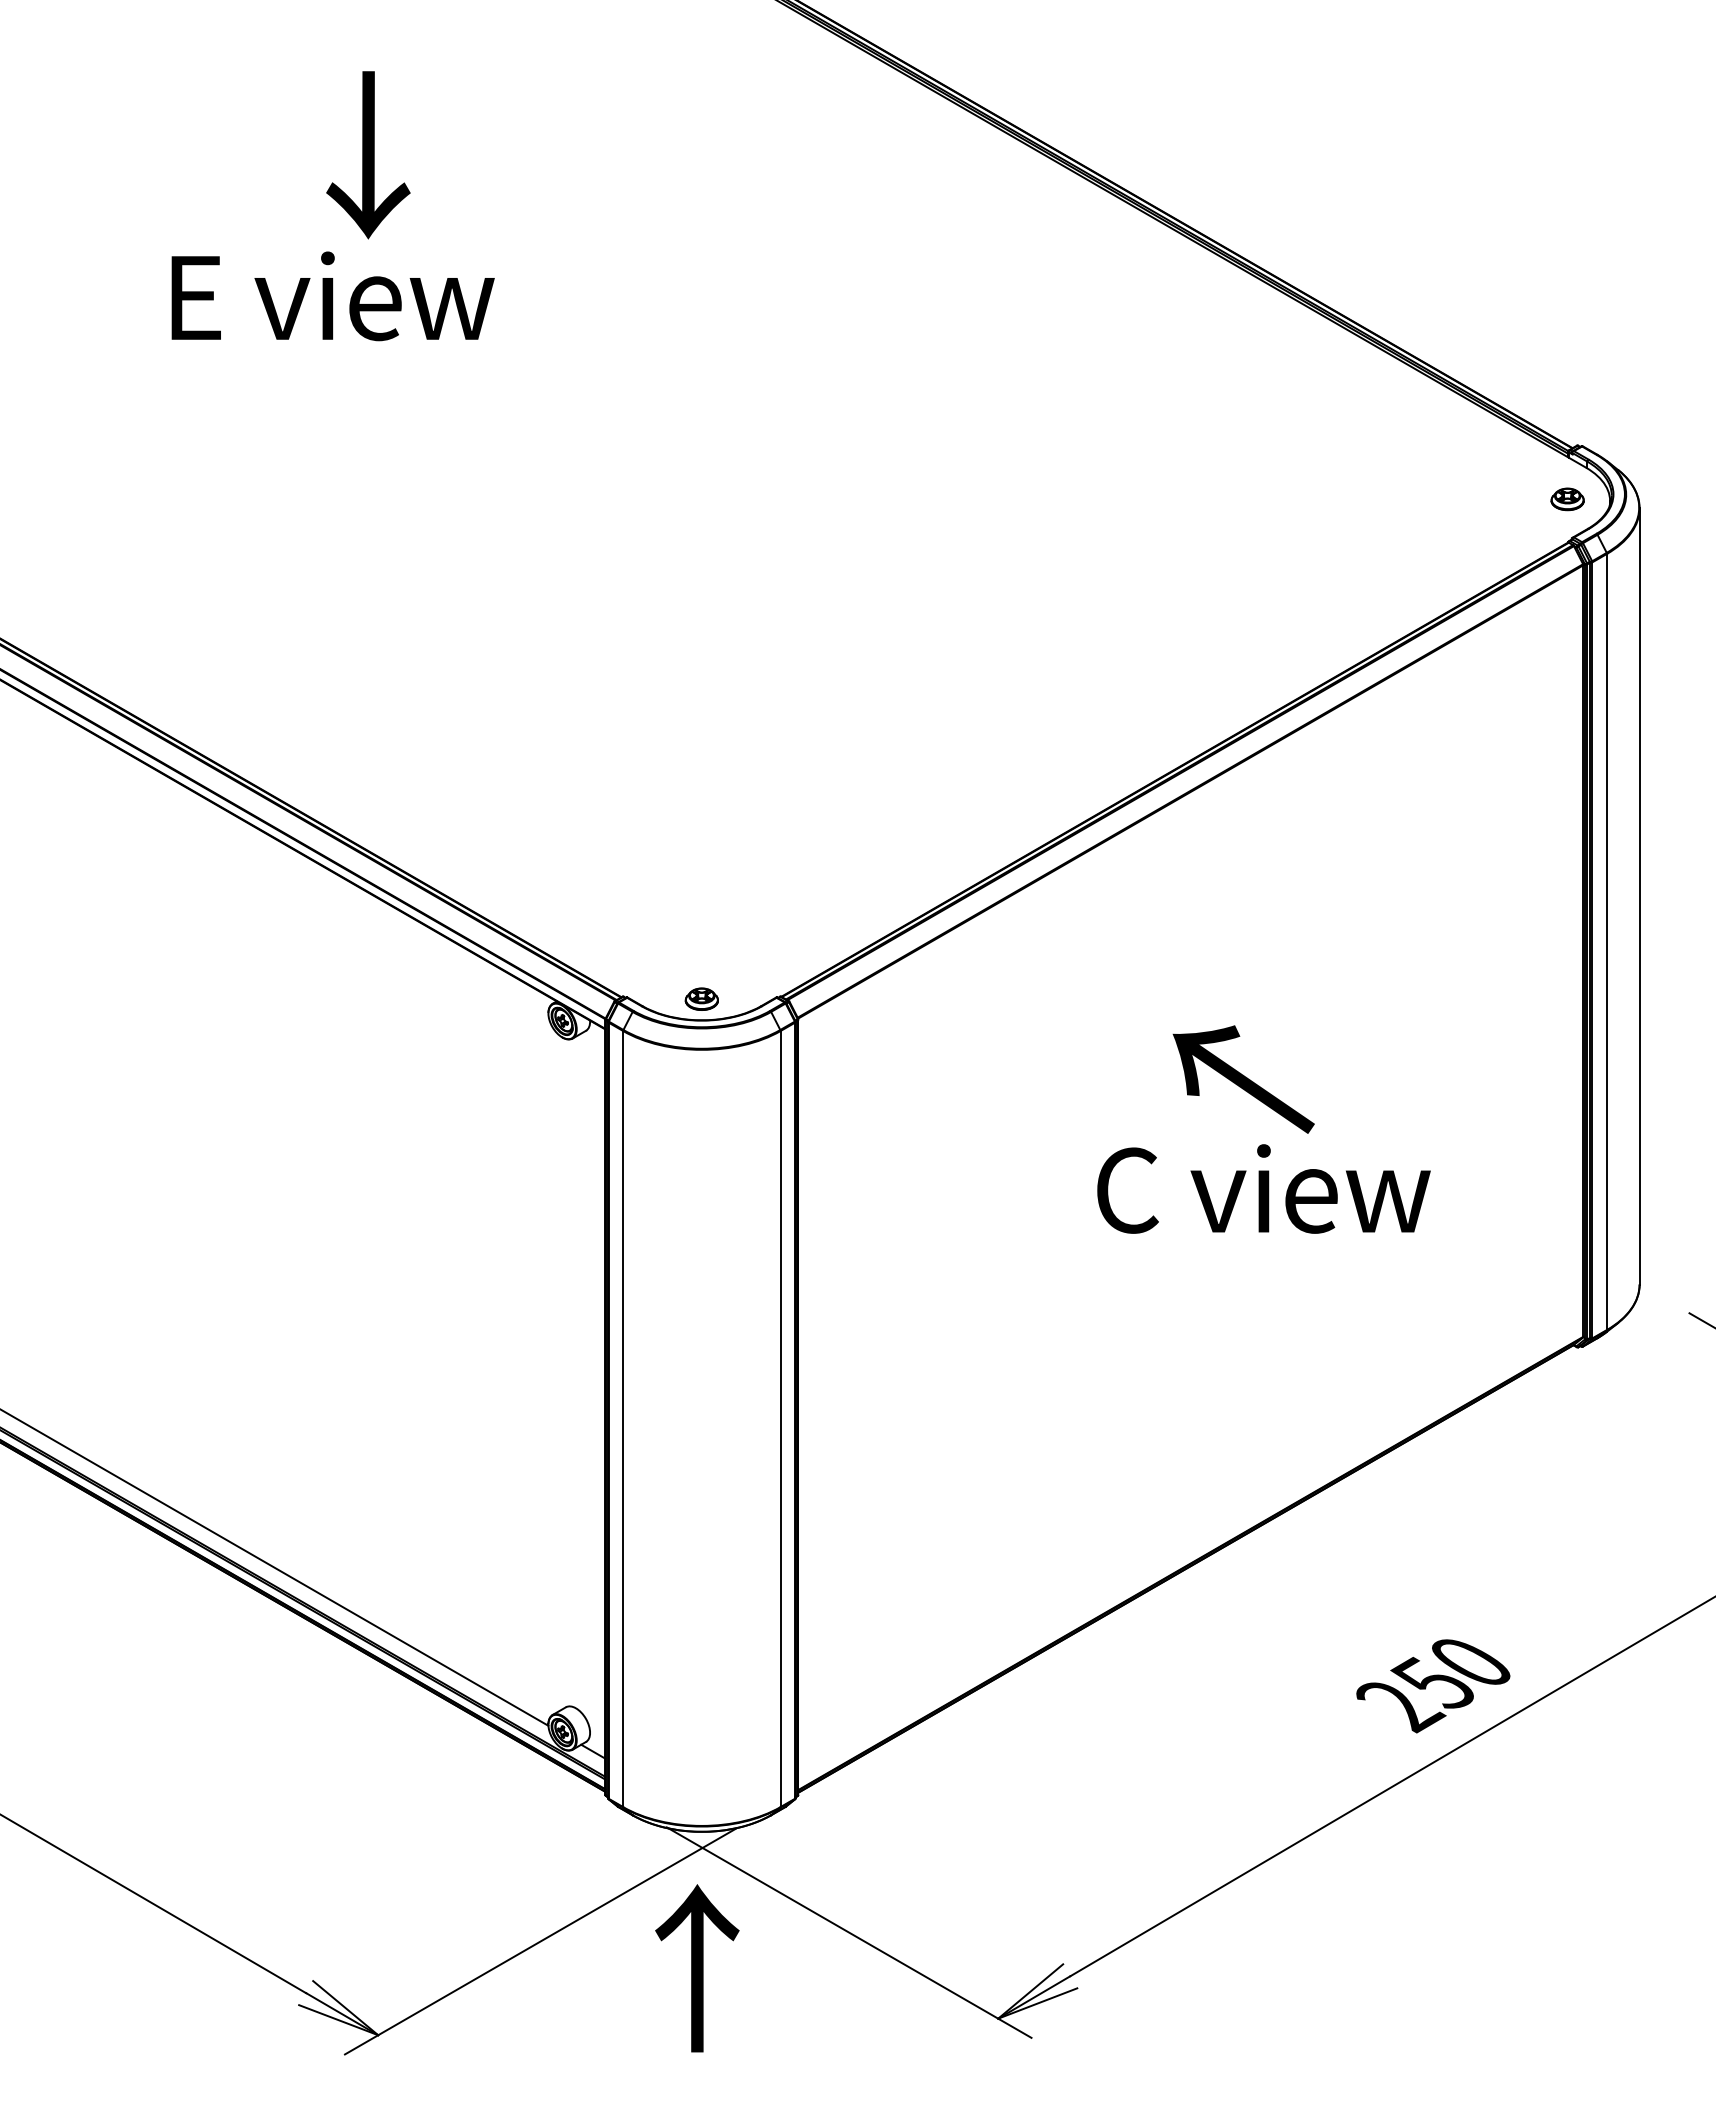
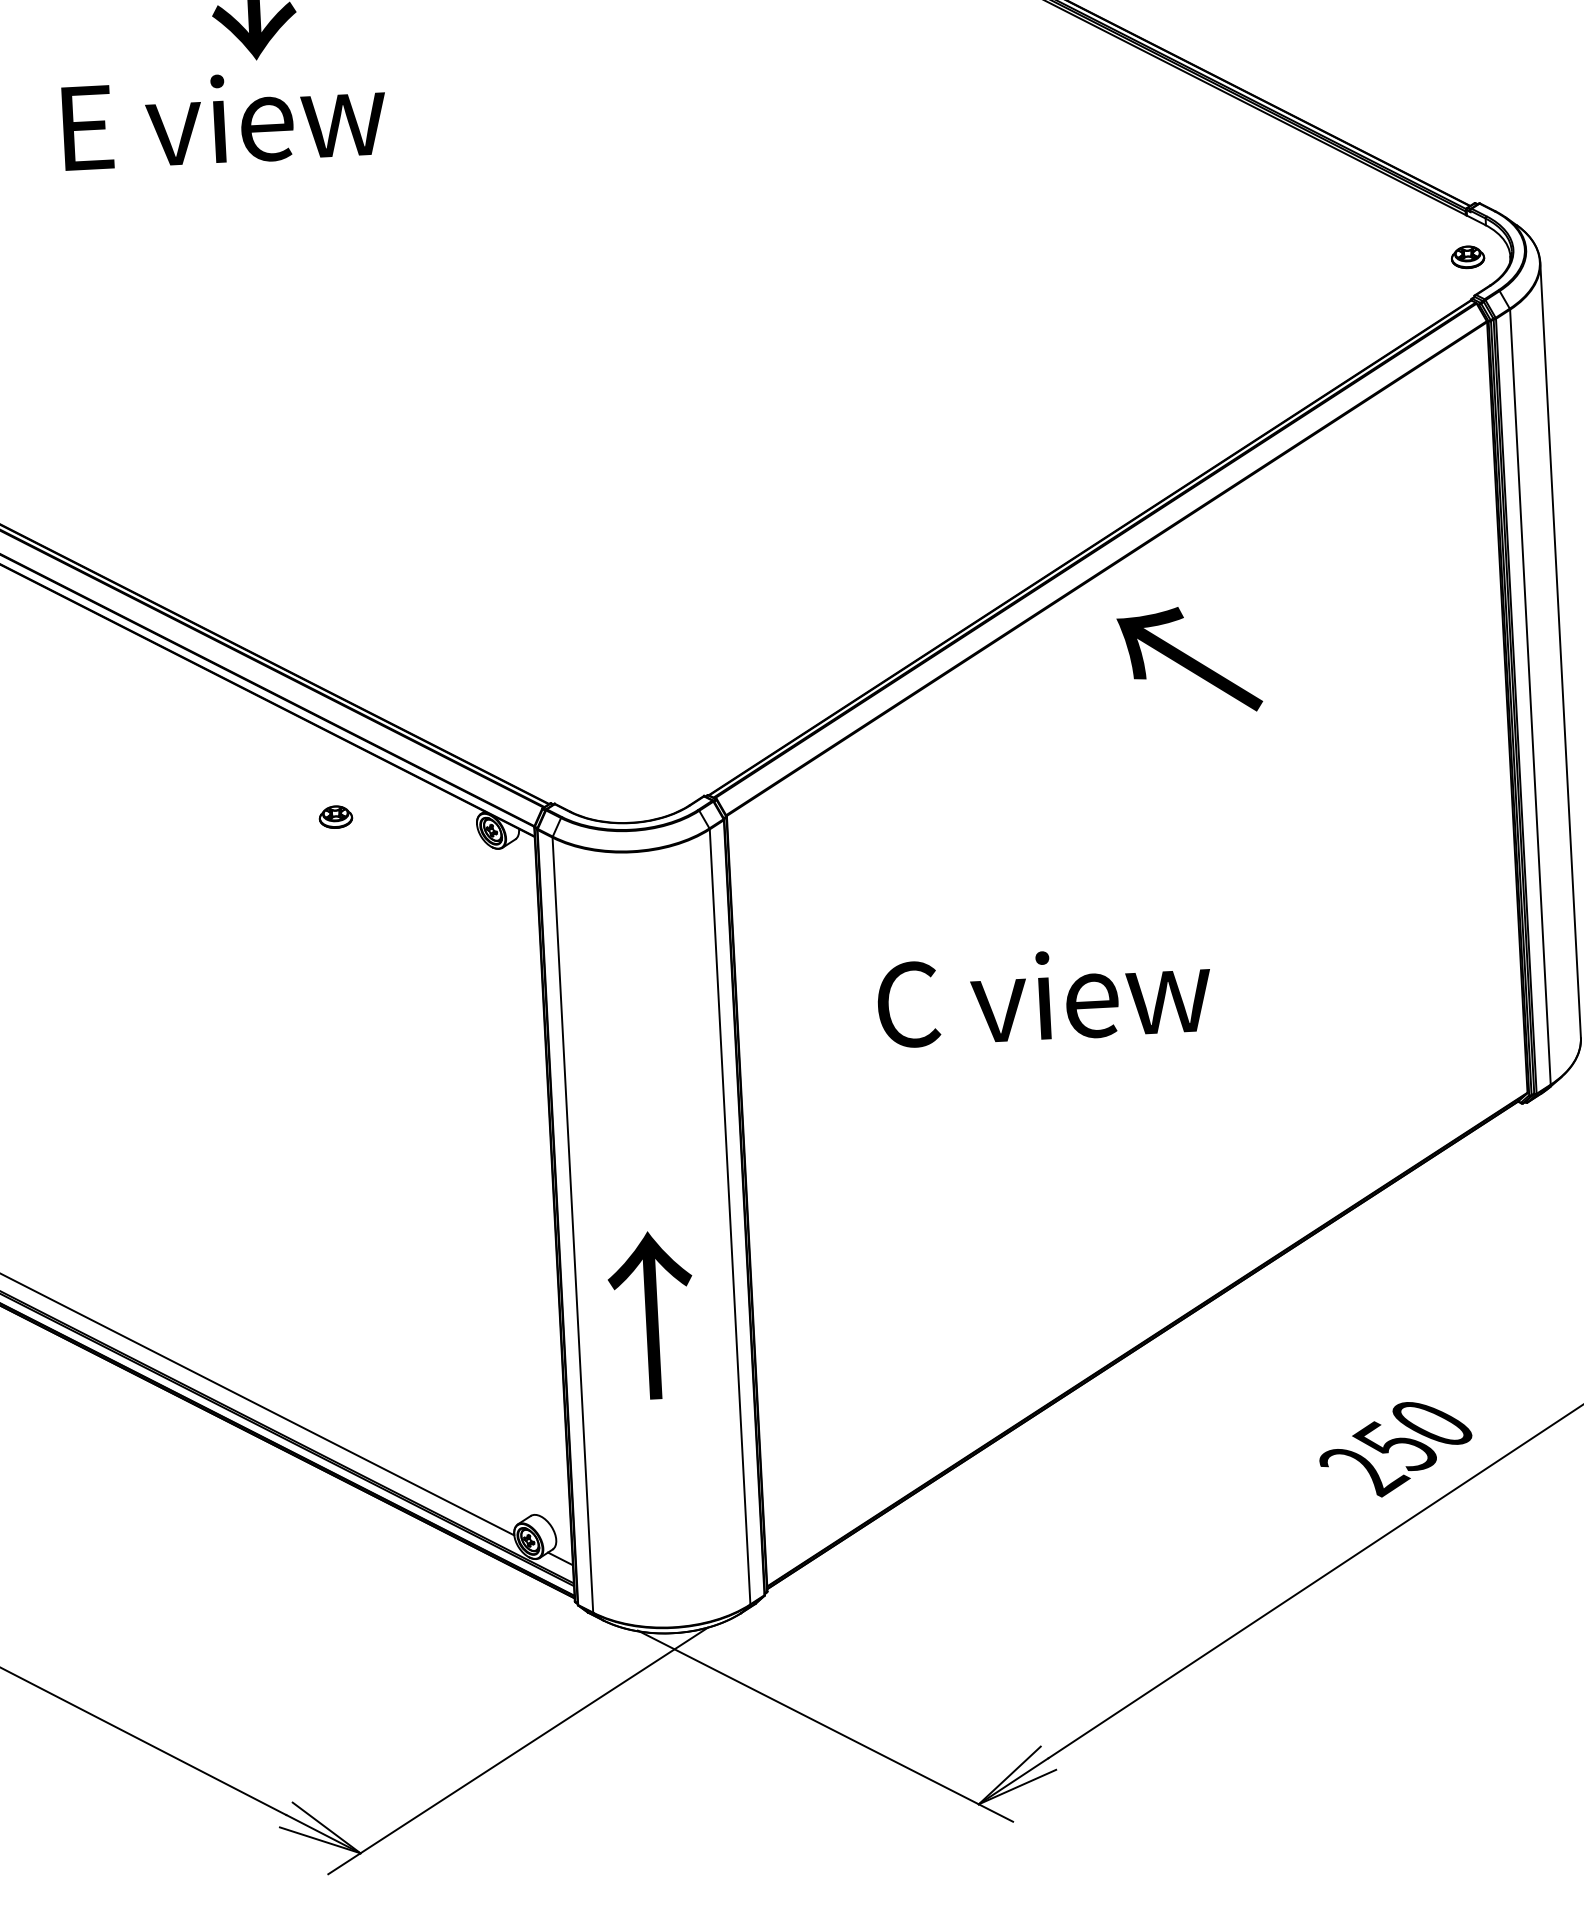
part: (701, 998) -> (335, 816), moved
text: (1243, 1079) -> (1189, 660), moved
text: (1263, 1188) -> (1043, 995), moved
text: (697, 1968) -> (652, 1315), moved

